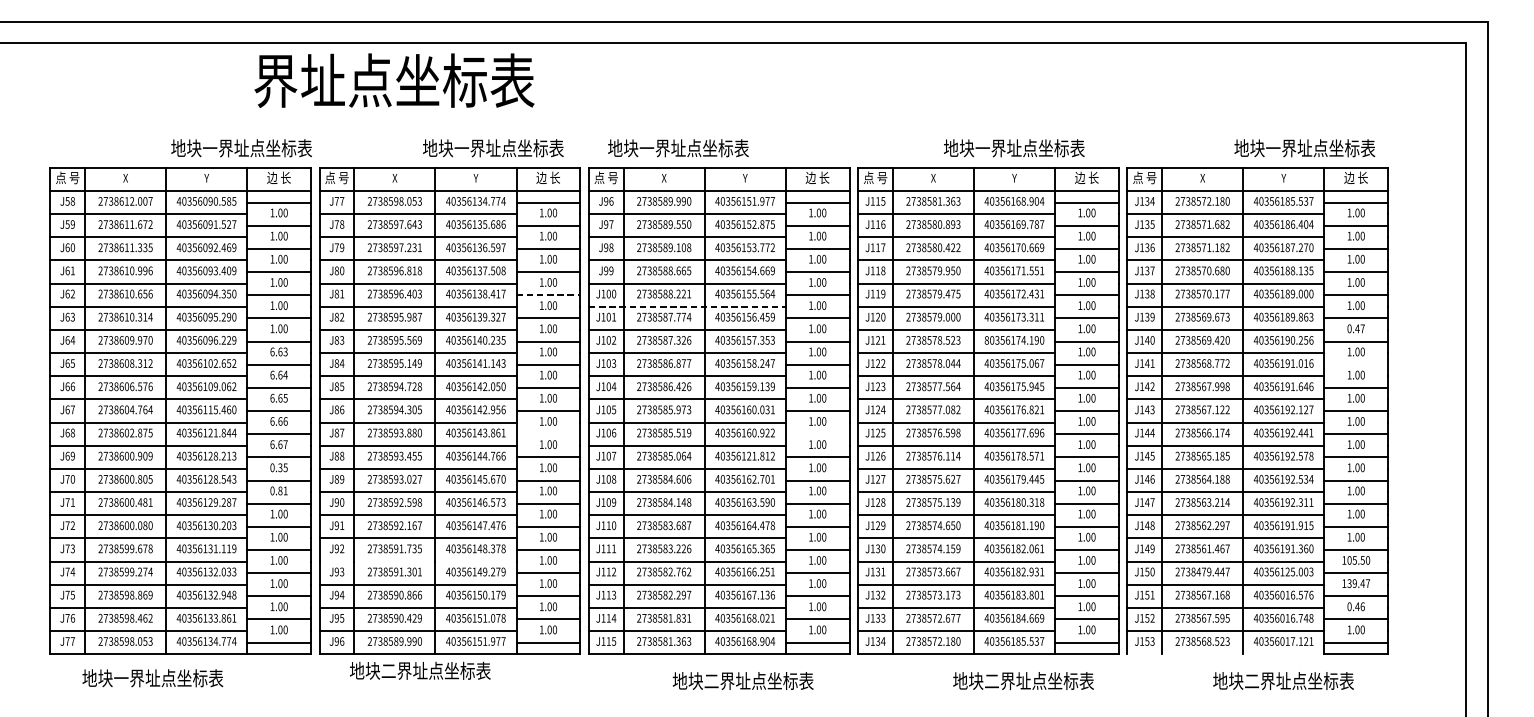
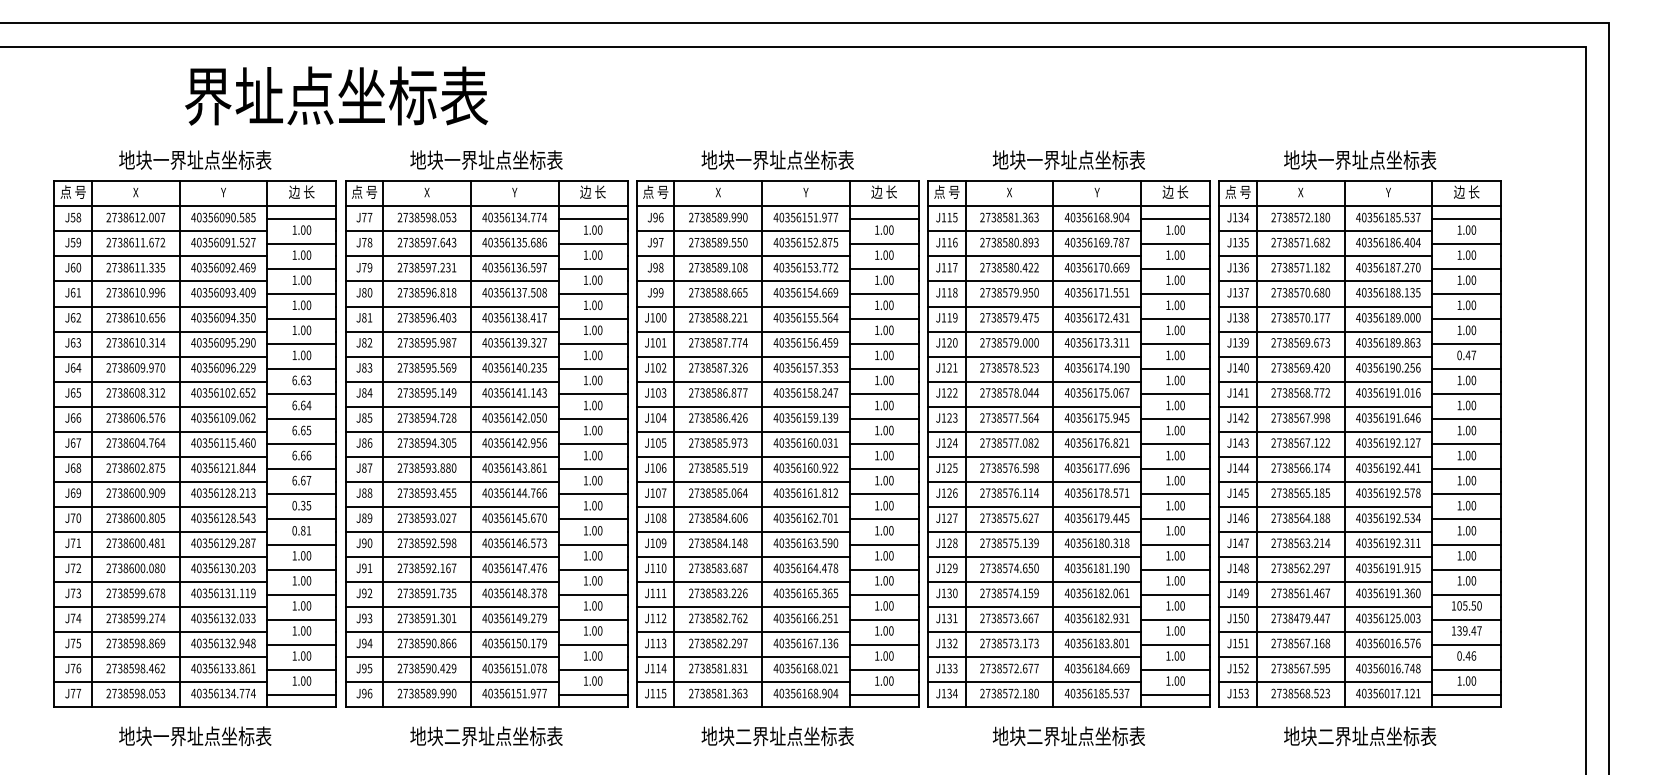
text: (394, 80) -> (336, 95), moved
text: (241, 147) -> (195, 159), moved
text: (493, 147) -> (486, 159), moved
text: (678, 147) -> (777, 159), moved
text: (1014, 147) -> (1069, 159), moved
text: (1305, 147) -> (1360, 159), moved
line: (548, 295) -> (593, 319), dashed -> solid
line: (687, 306) -> (743, 331), dashed -> solid
text: (986, 340) -> (1066, 367), 80356174.190 -> 40356174.190
line: (1355, 364) -> (1466, 394), added
line: (547, 434) -> (592, 469), added
line: (816, 434) -> (883, 469), added
text: (749, 455) -> (810, 492), 40356121.812 -> 40356161.812
line: (417, 561) -> (451, 607), added
line: (1225, 654) -> (1325, 707), added
text: (420, 671) -> (486, 736), moved
text: (153, 677) -> (195, 735), moved
text: (1023, 680) -> (1068, 735), moved
text: (1283, 680) -> (1360, 735), moved
text: (742, 681) -> (777, 736), moved

